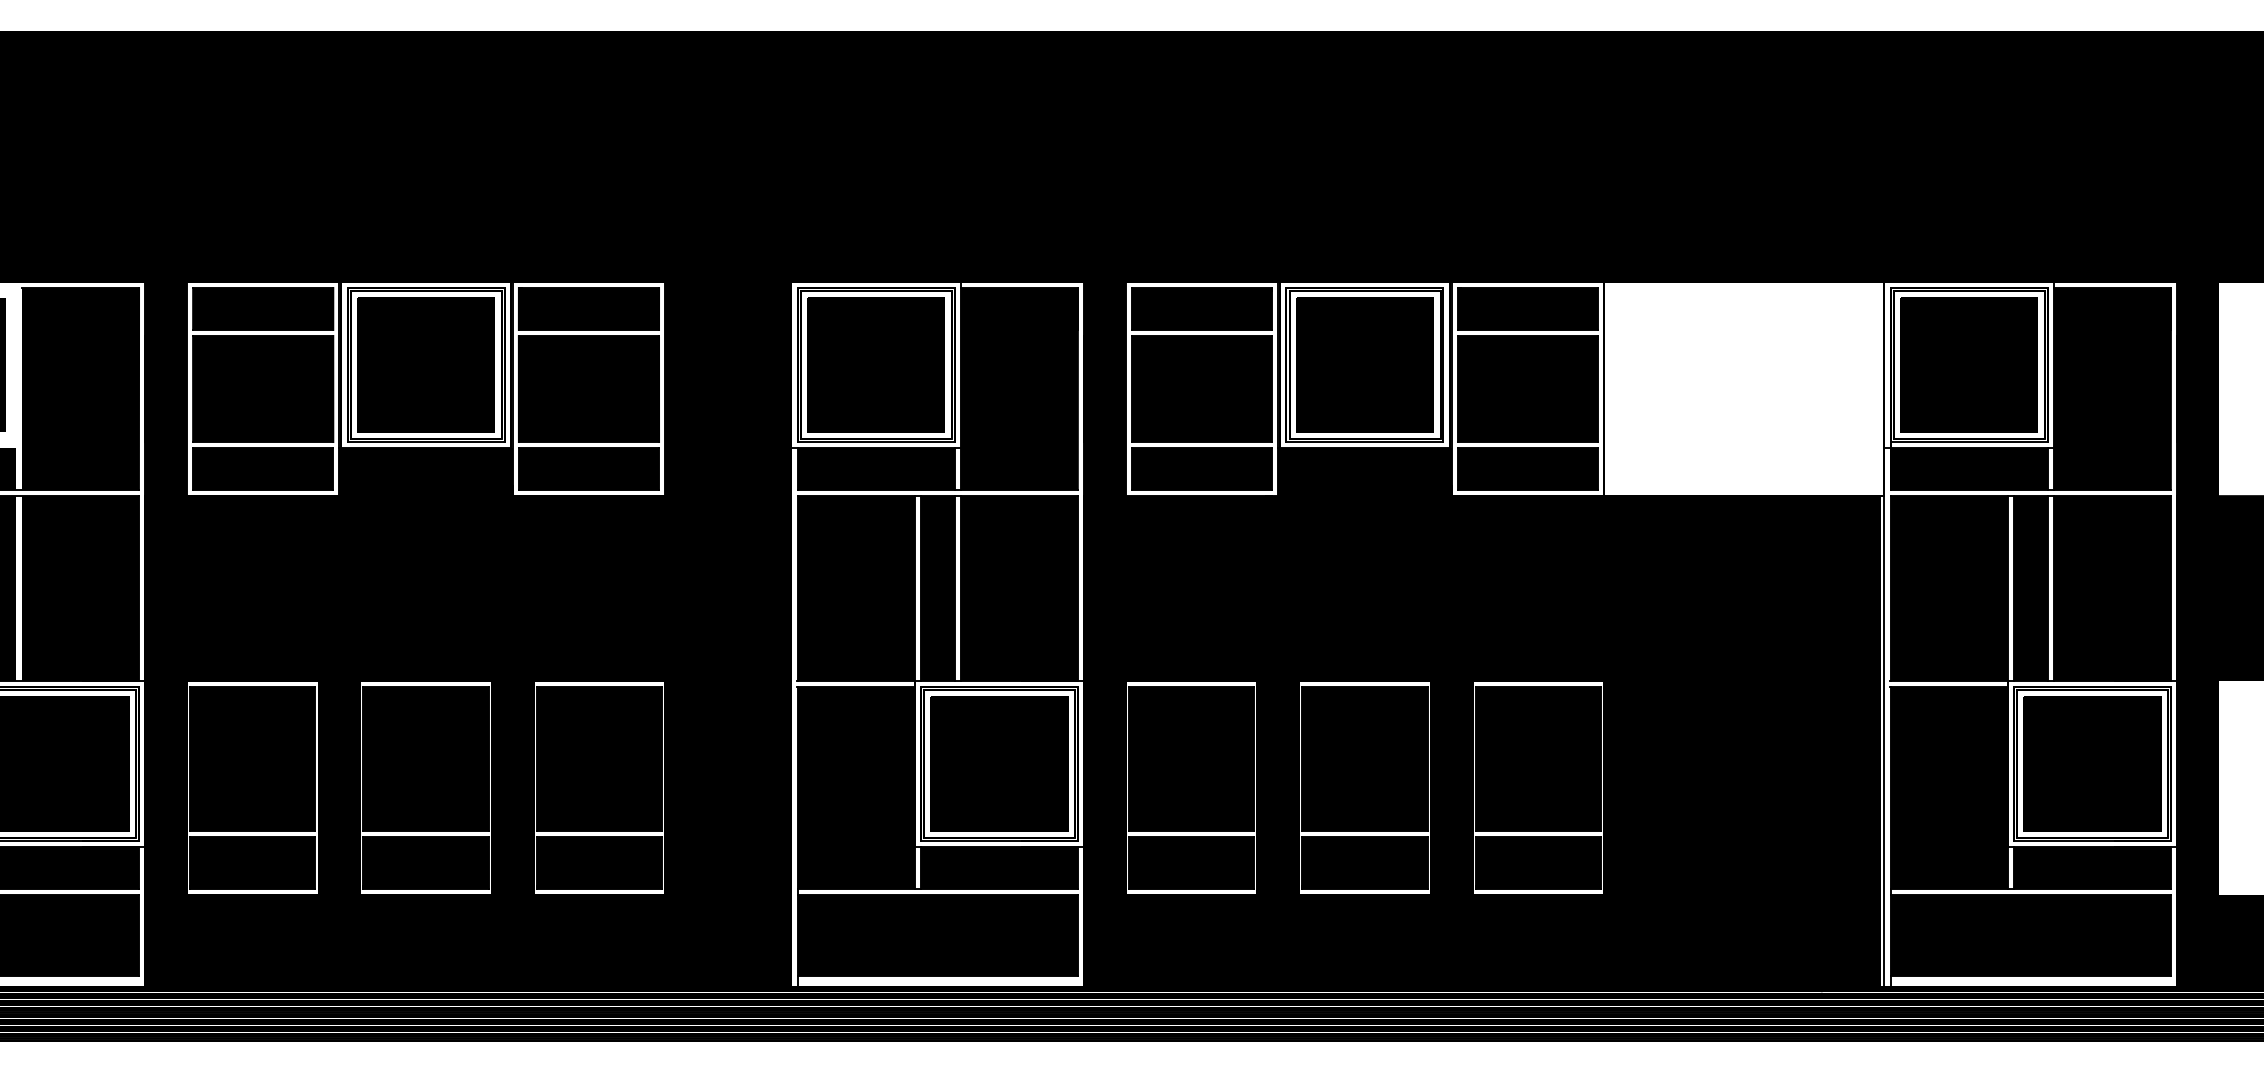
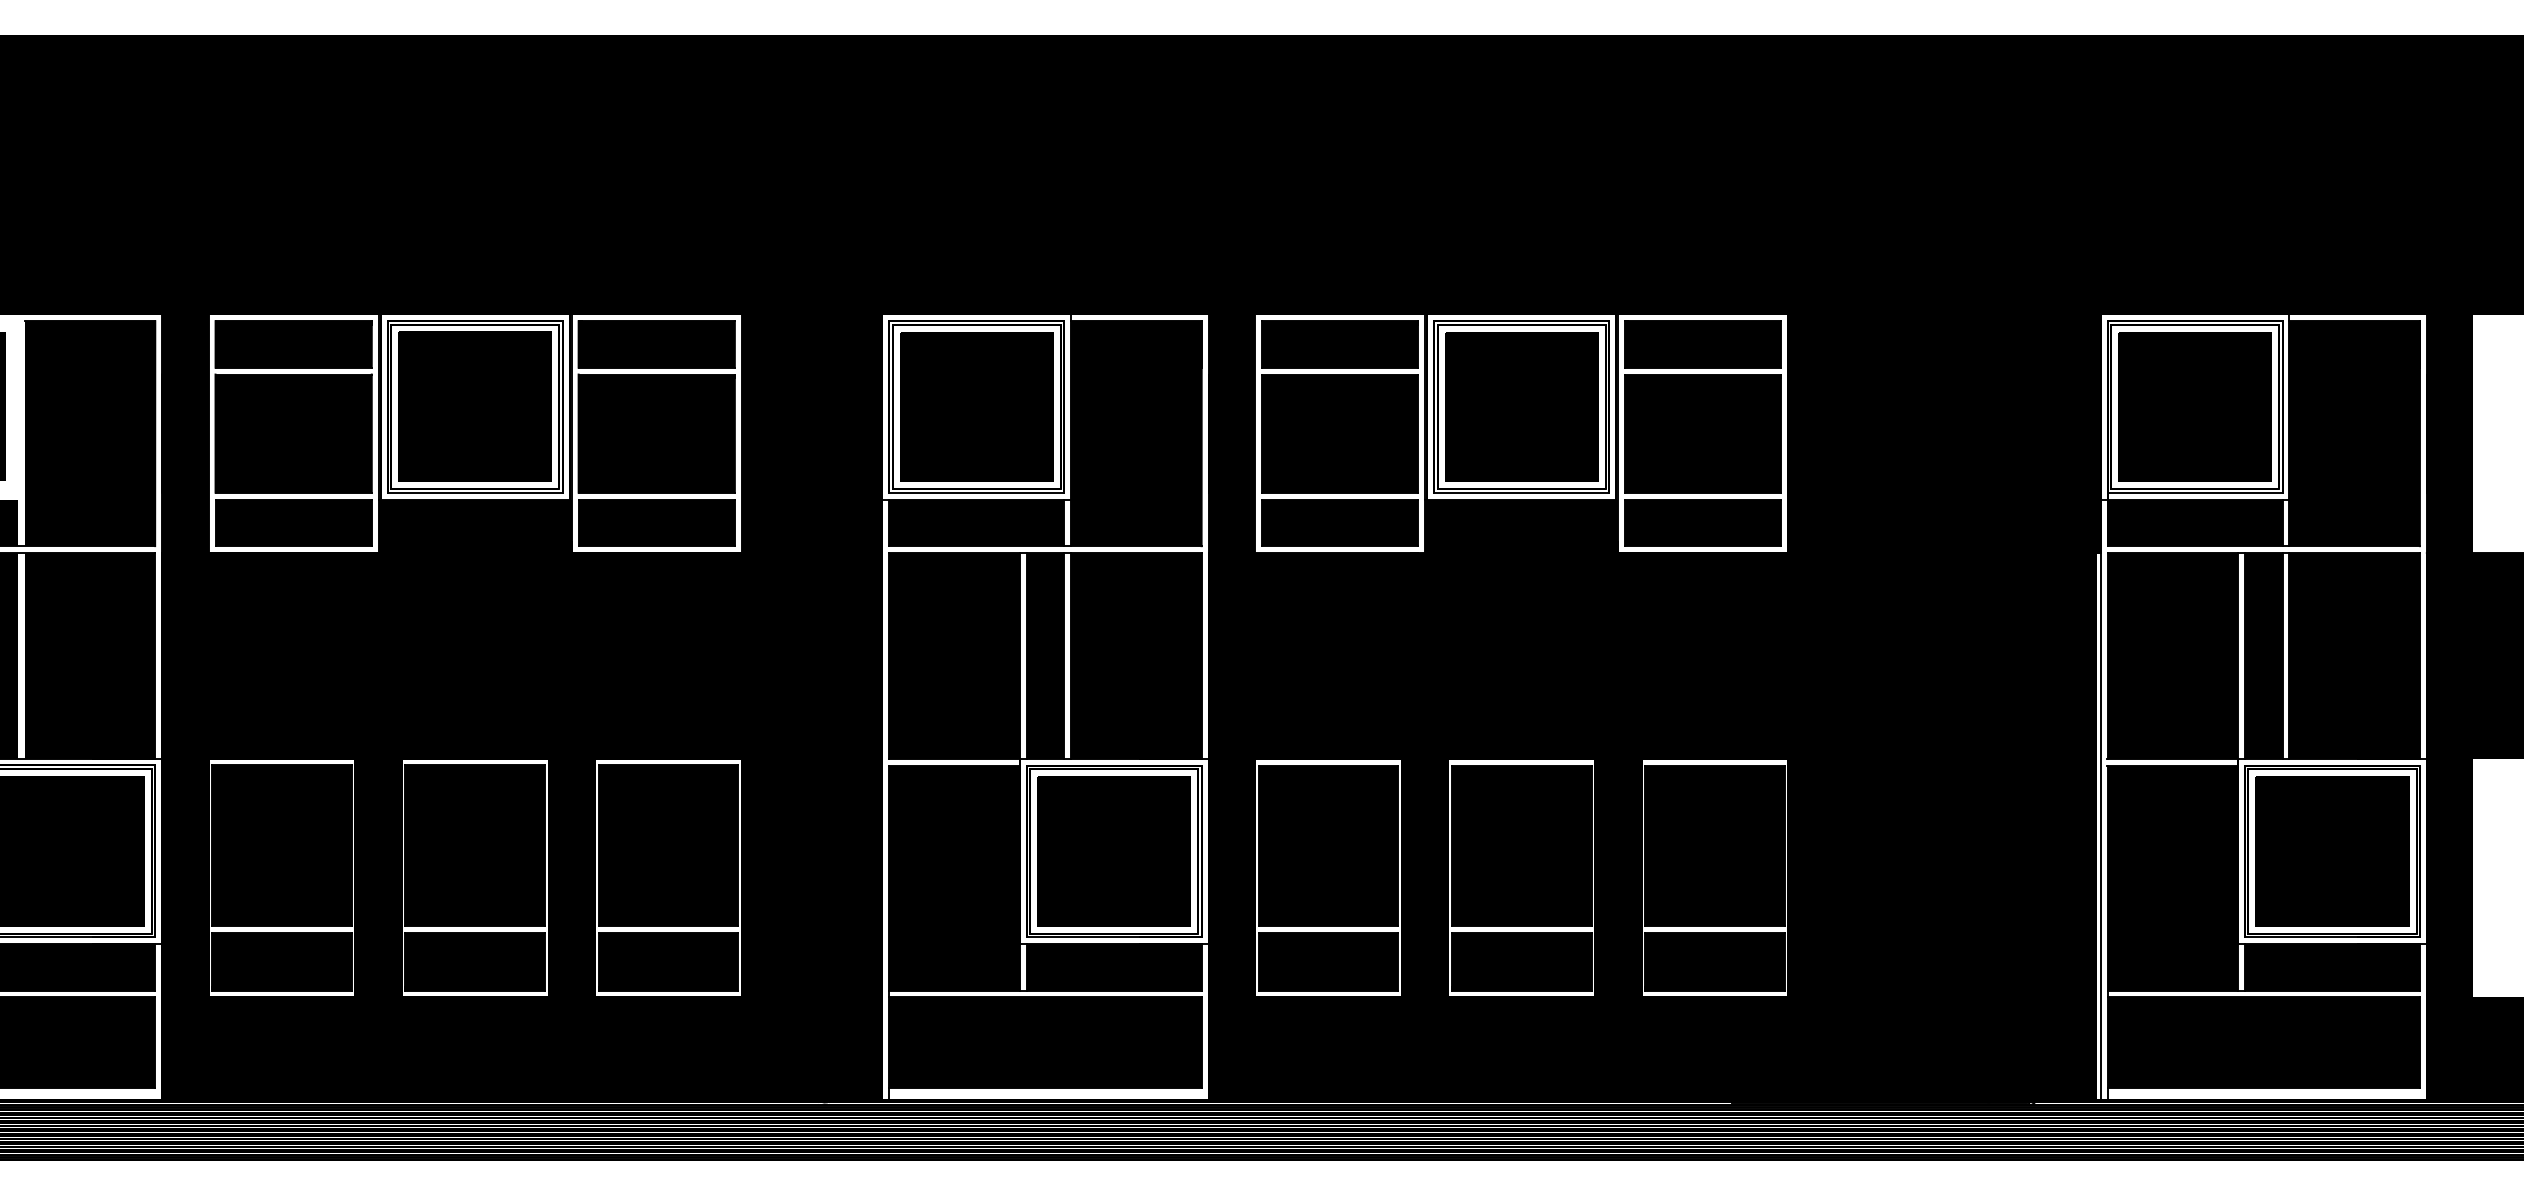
fill: (1744, 388) -> (1944, 433), added

